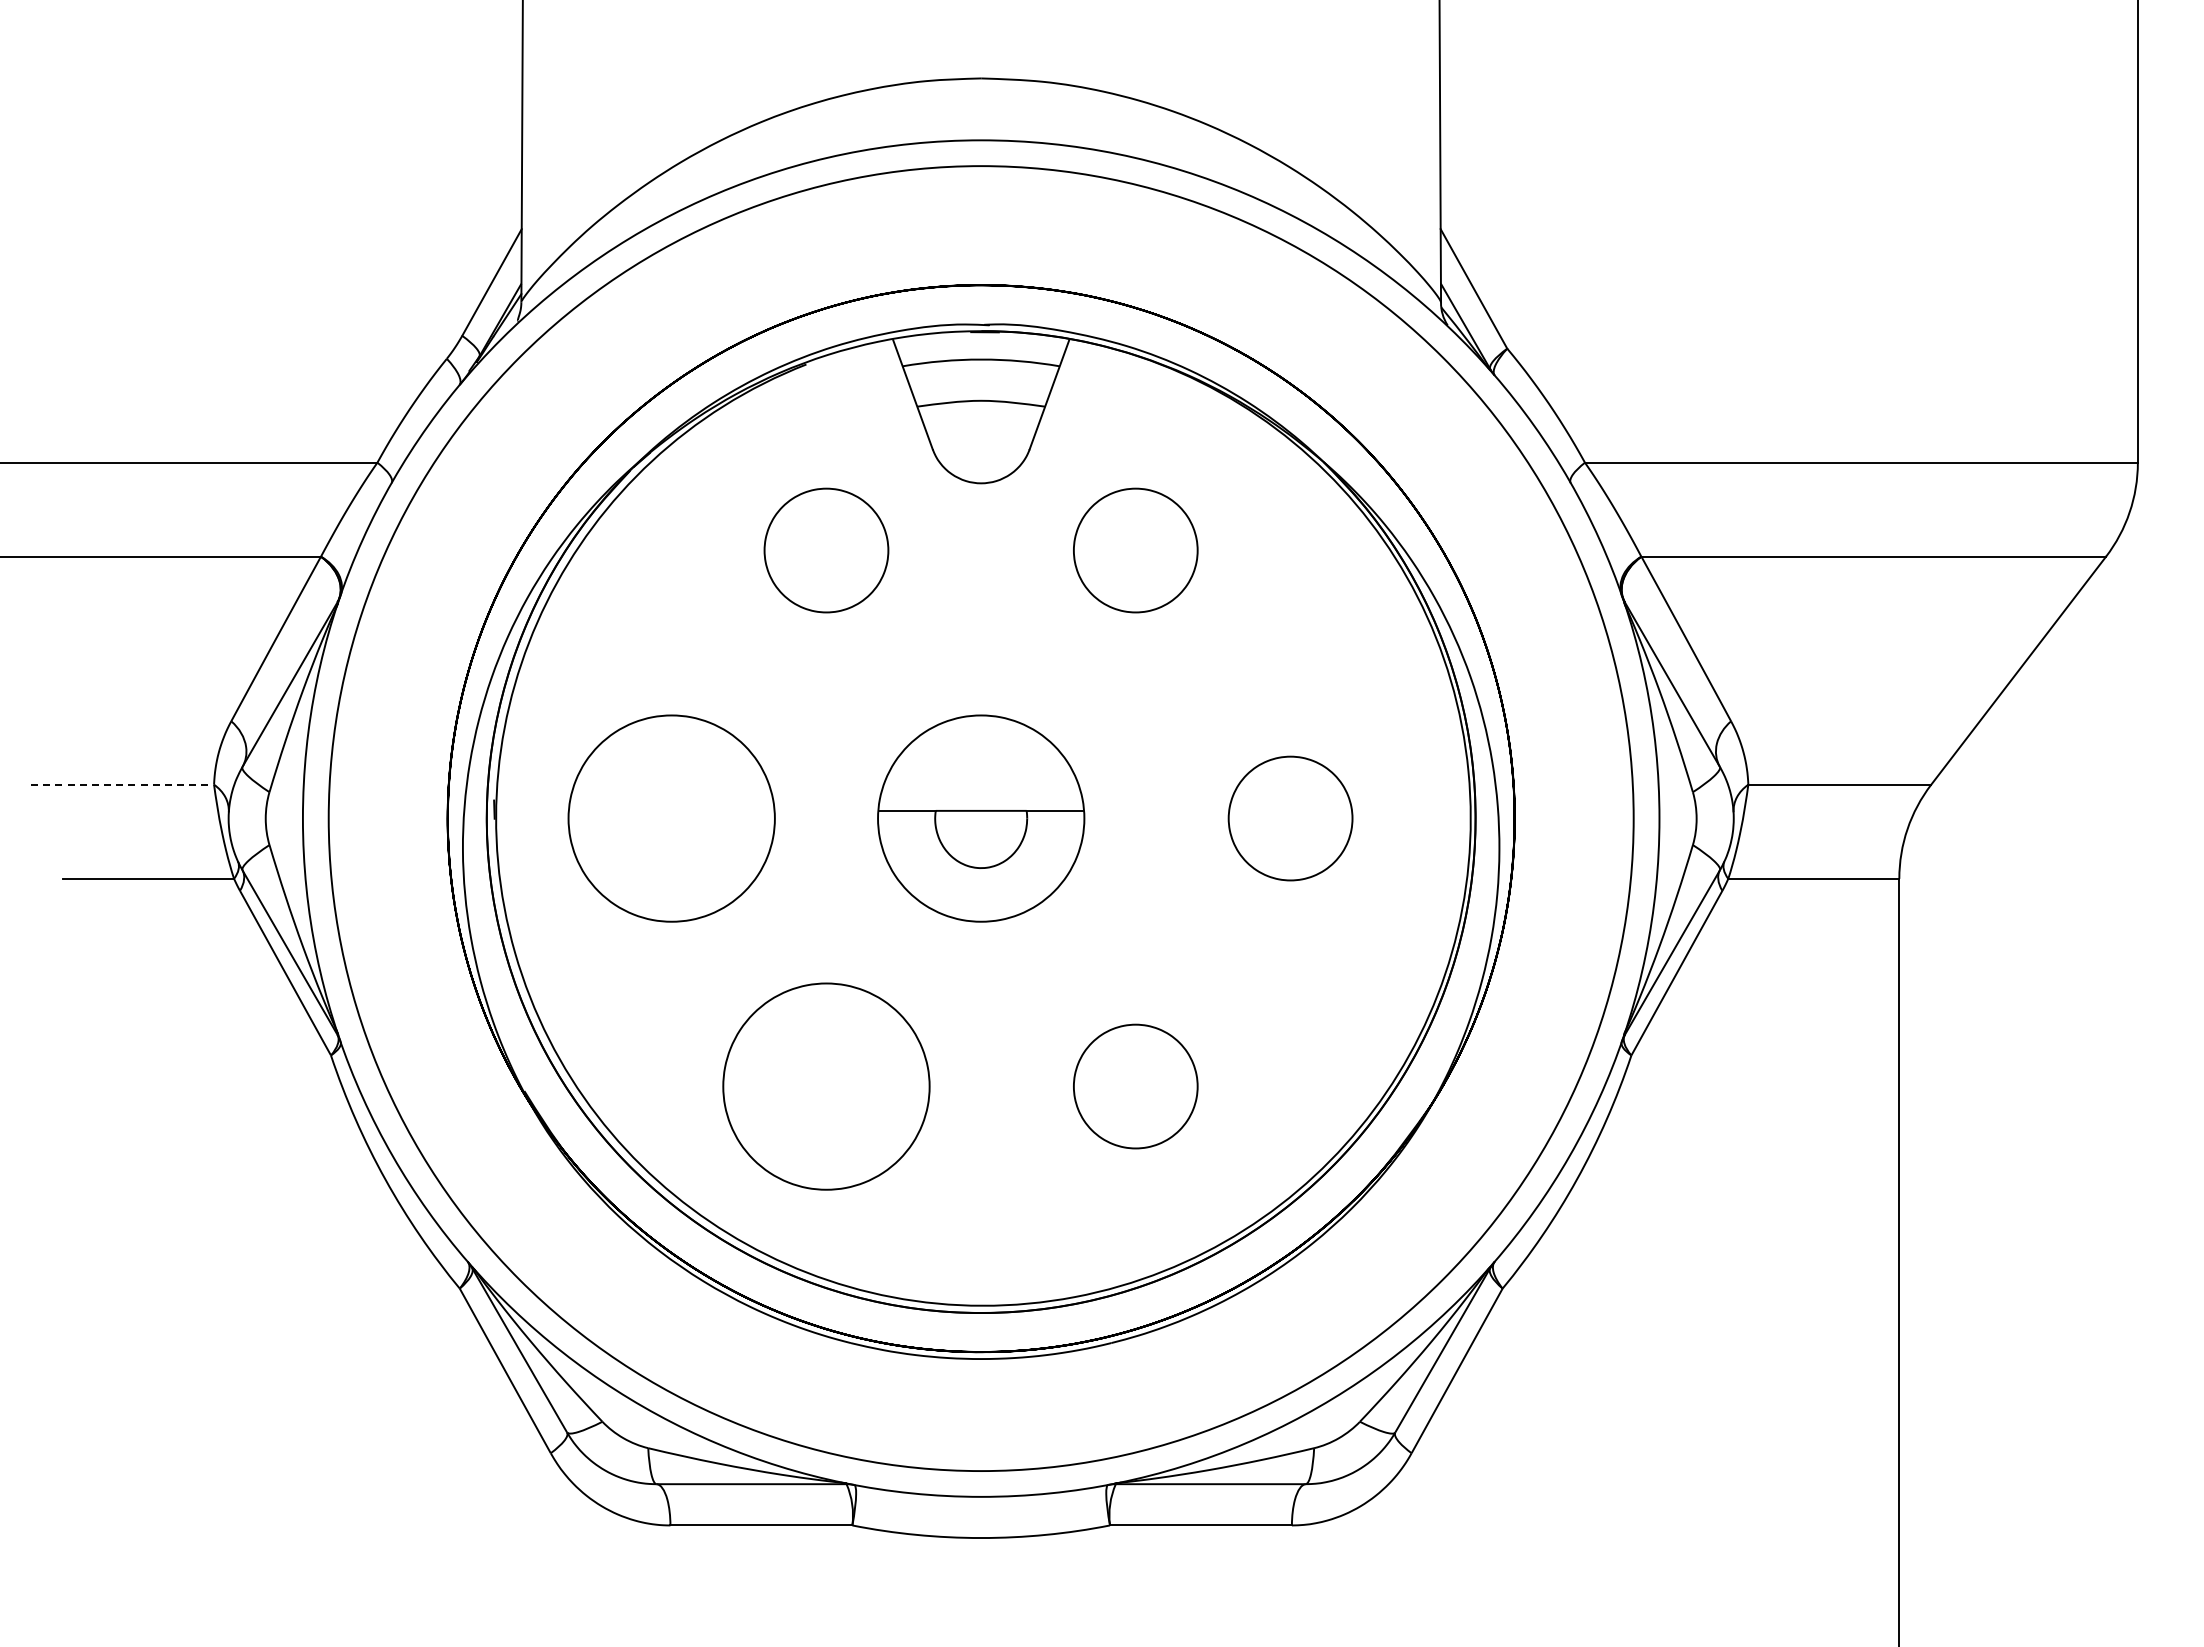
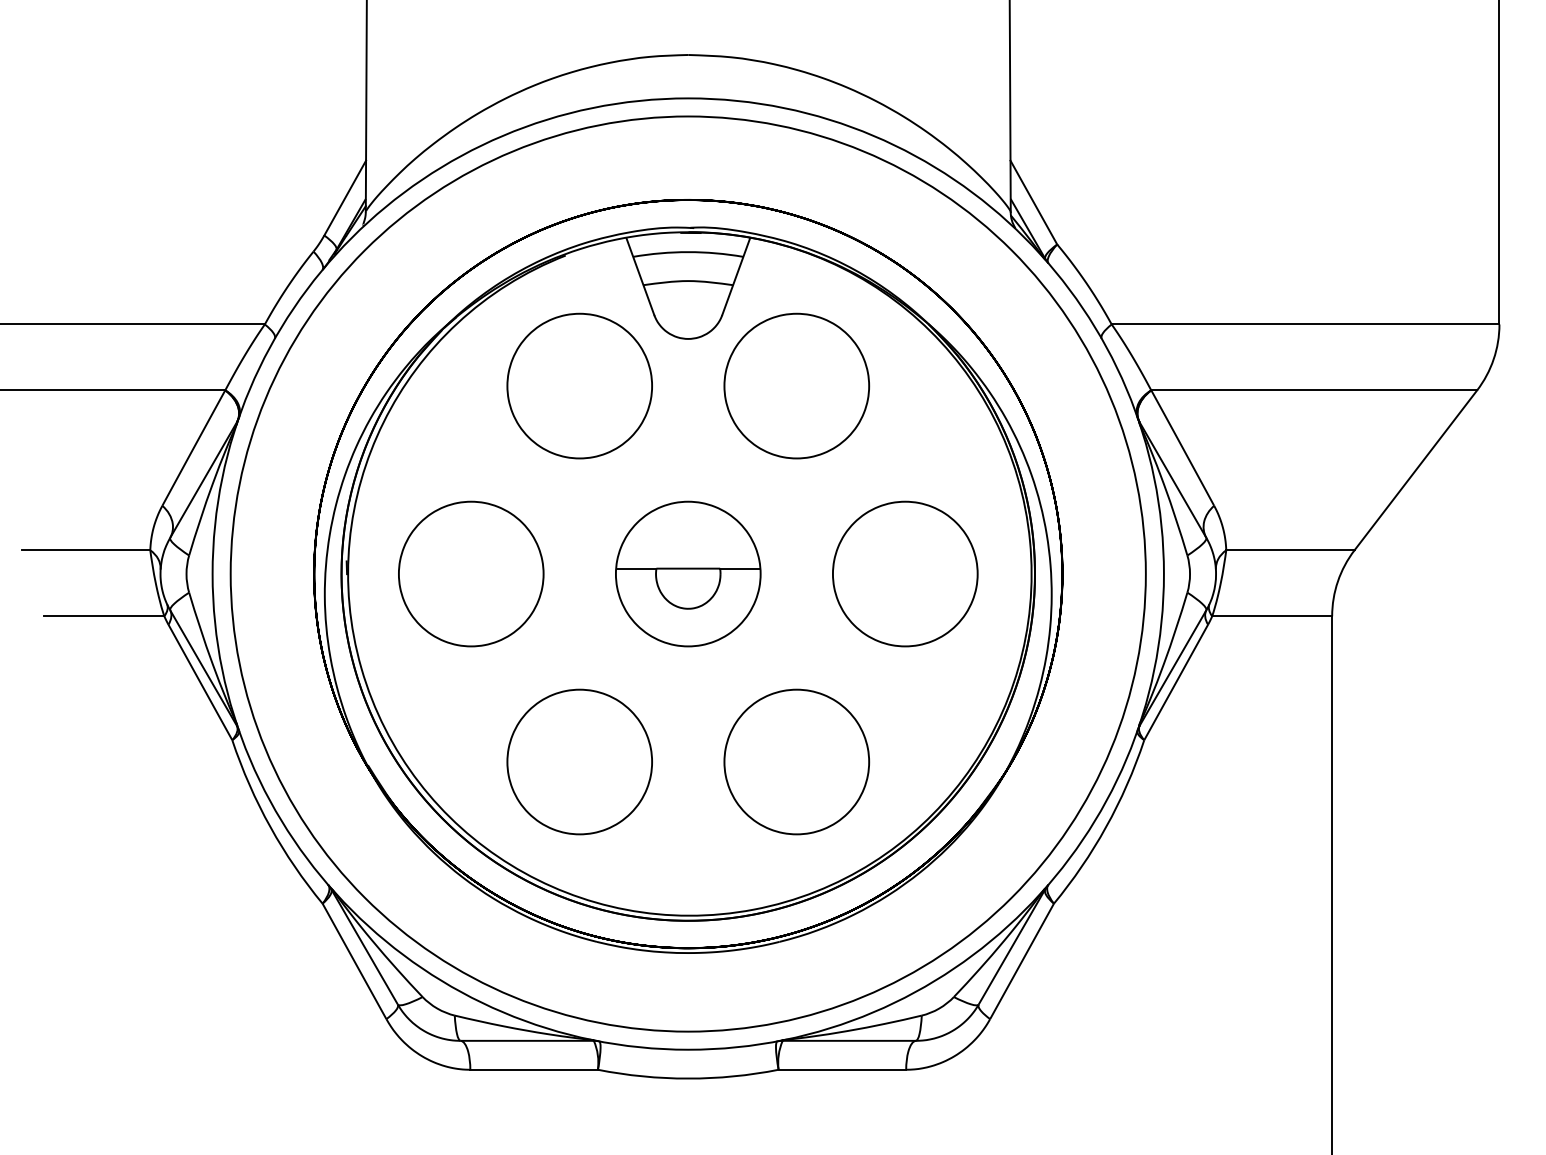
part: (826, 550) -> (579, 386), size x1.67
part: (1135, 550) -> (796, 386), size x1.67
line: (123, 784) -> (86, 550), dashed -> solid
part: (1290, 818) -> (905, 573), size x1.67
part: (1135, 1086) -> (796, 761), size x1.67

